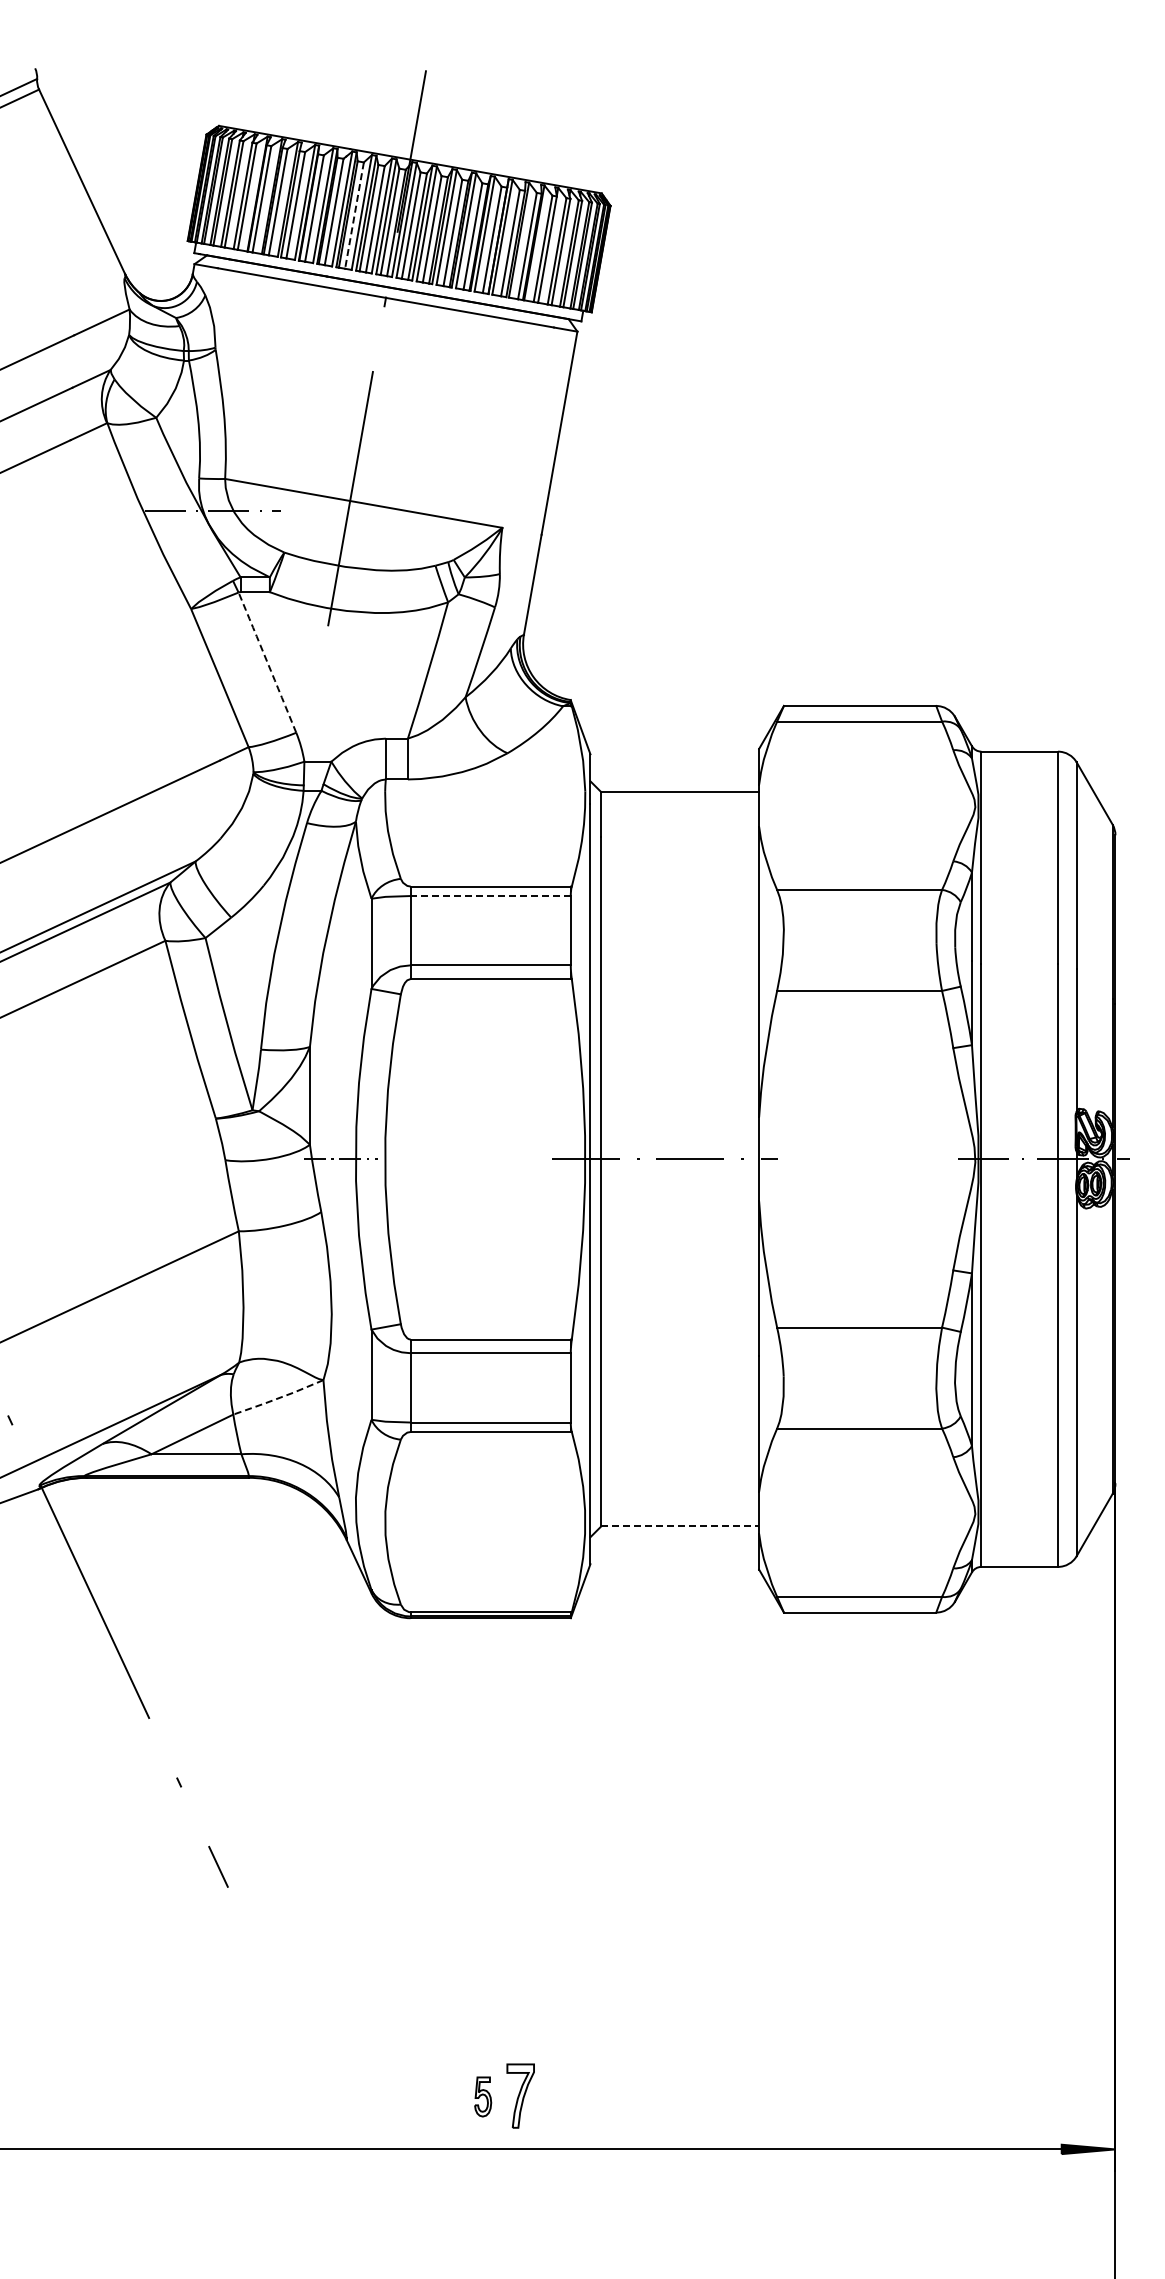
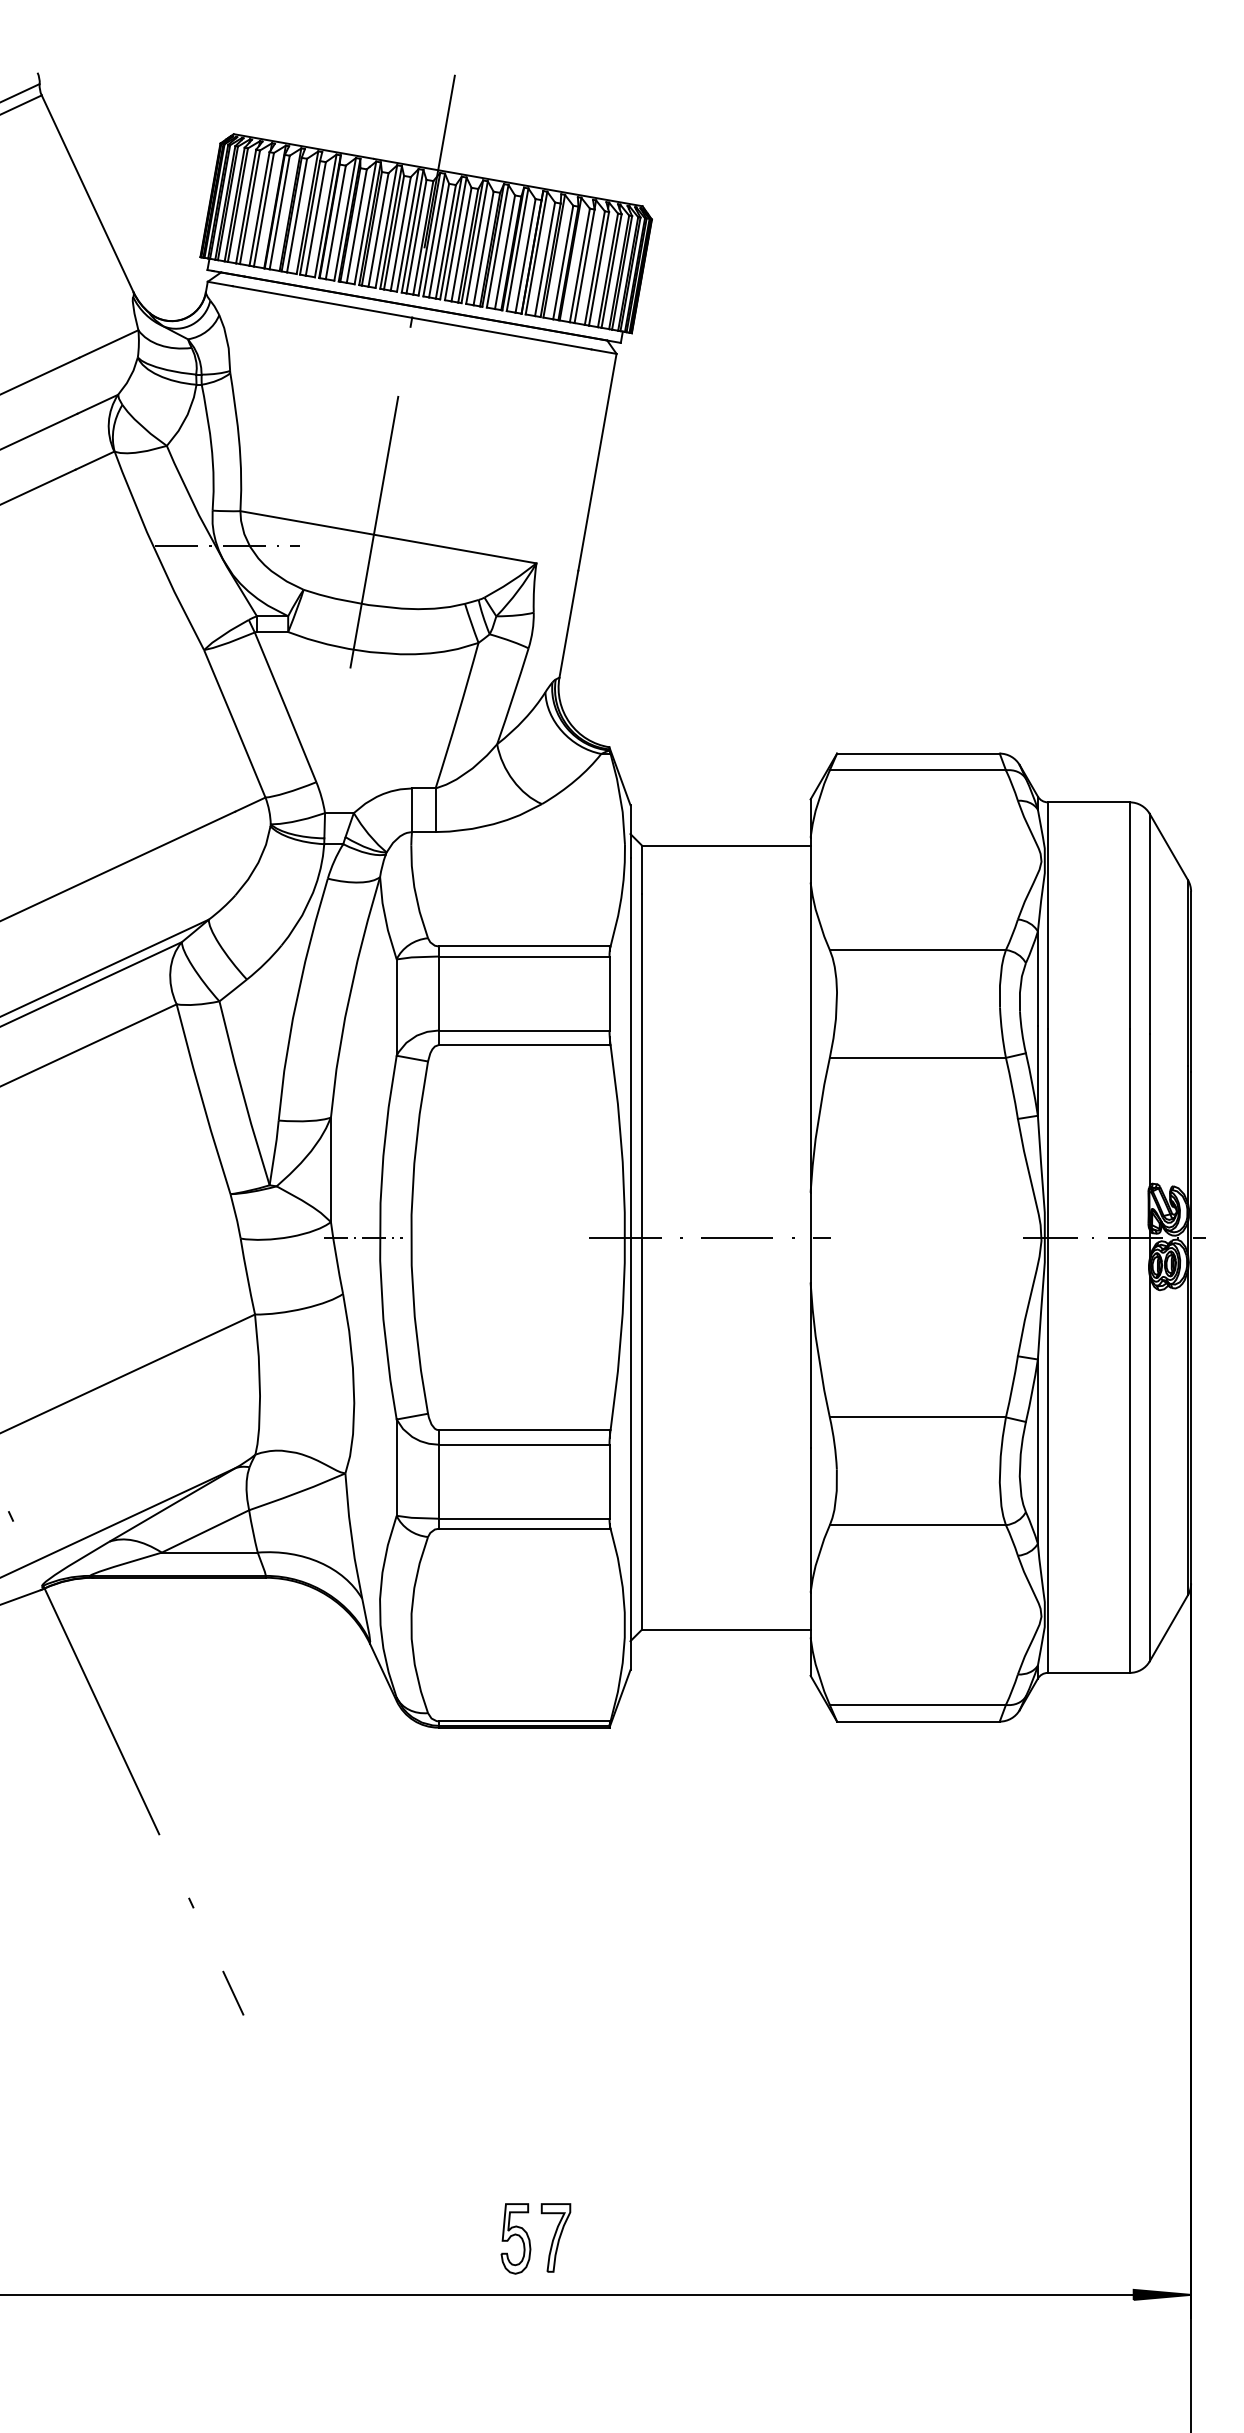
line: (354, 215) -> (378, 229), dashed -> solid
arc: (267, 662) -> (285, 707), dashed -> solid
line: (490, 896) -> (523, 957), dashed -> solid
line: (278, 1398) -> (297, 1493), dashed -> solid
line: (680, 1526) -> (726, 1629), dashed -> solid
part: (482, 2096) -> (515, 2238), size x1.67

